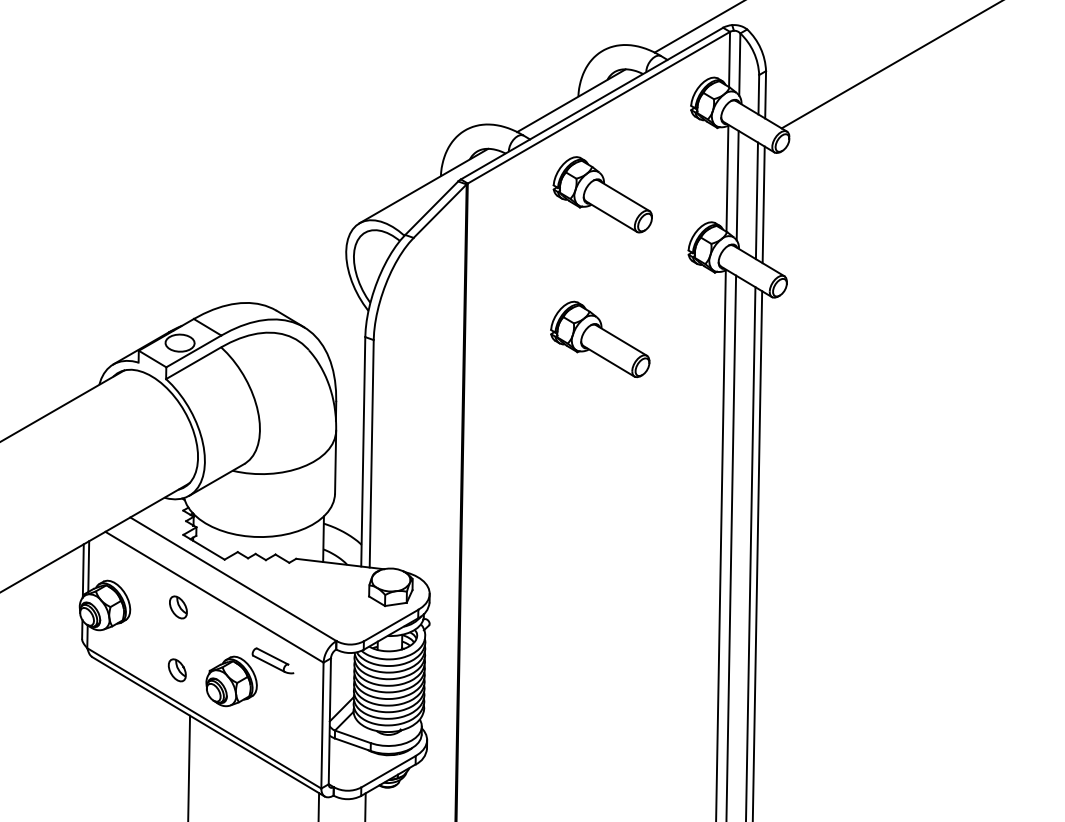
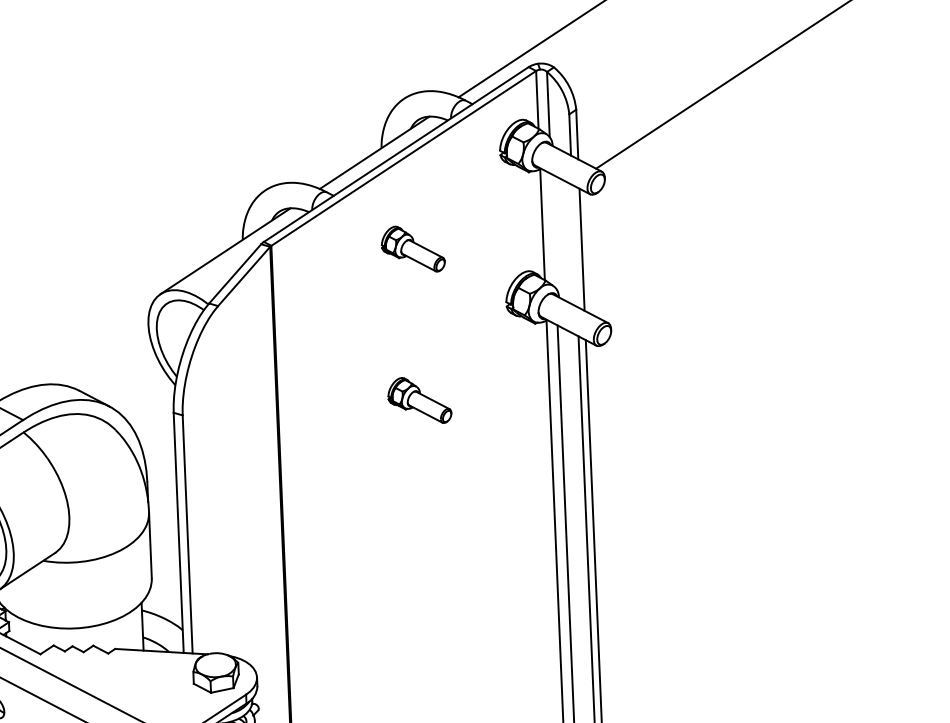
line: (737, 185) -> (553, 231), removed
part: (602, 194) -> (412, 248), size x0.6
line: (756, 200) -> (574, 245), removed
part: (600, 339) -> (419, 400), size x0.6

